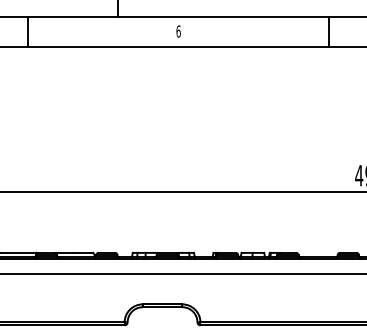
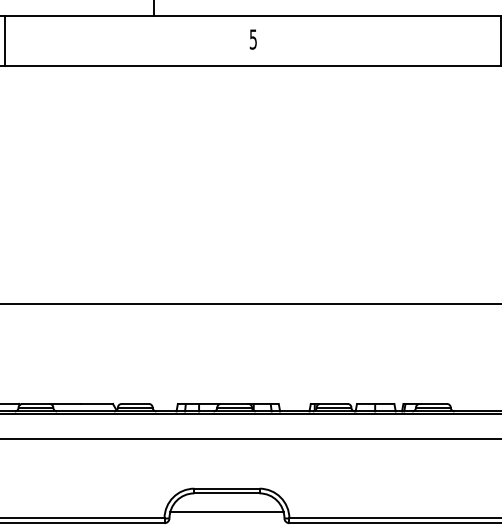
text: (178, 31) -> (253, 39), 6 -> 5
line: (162, 318) -> (226, 511), added

